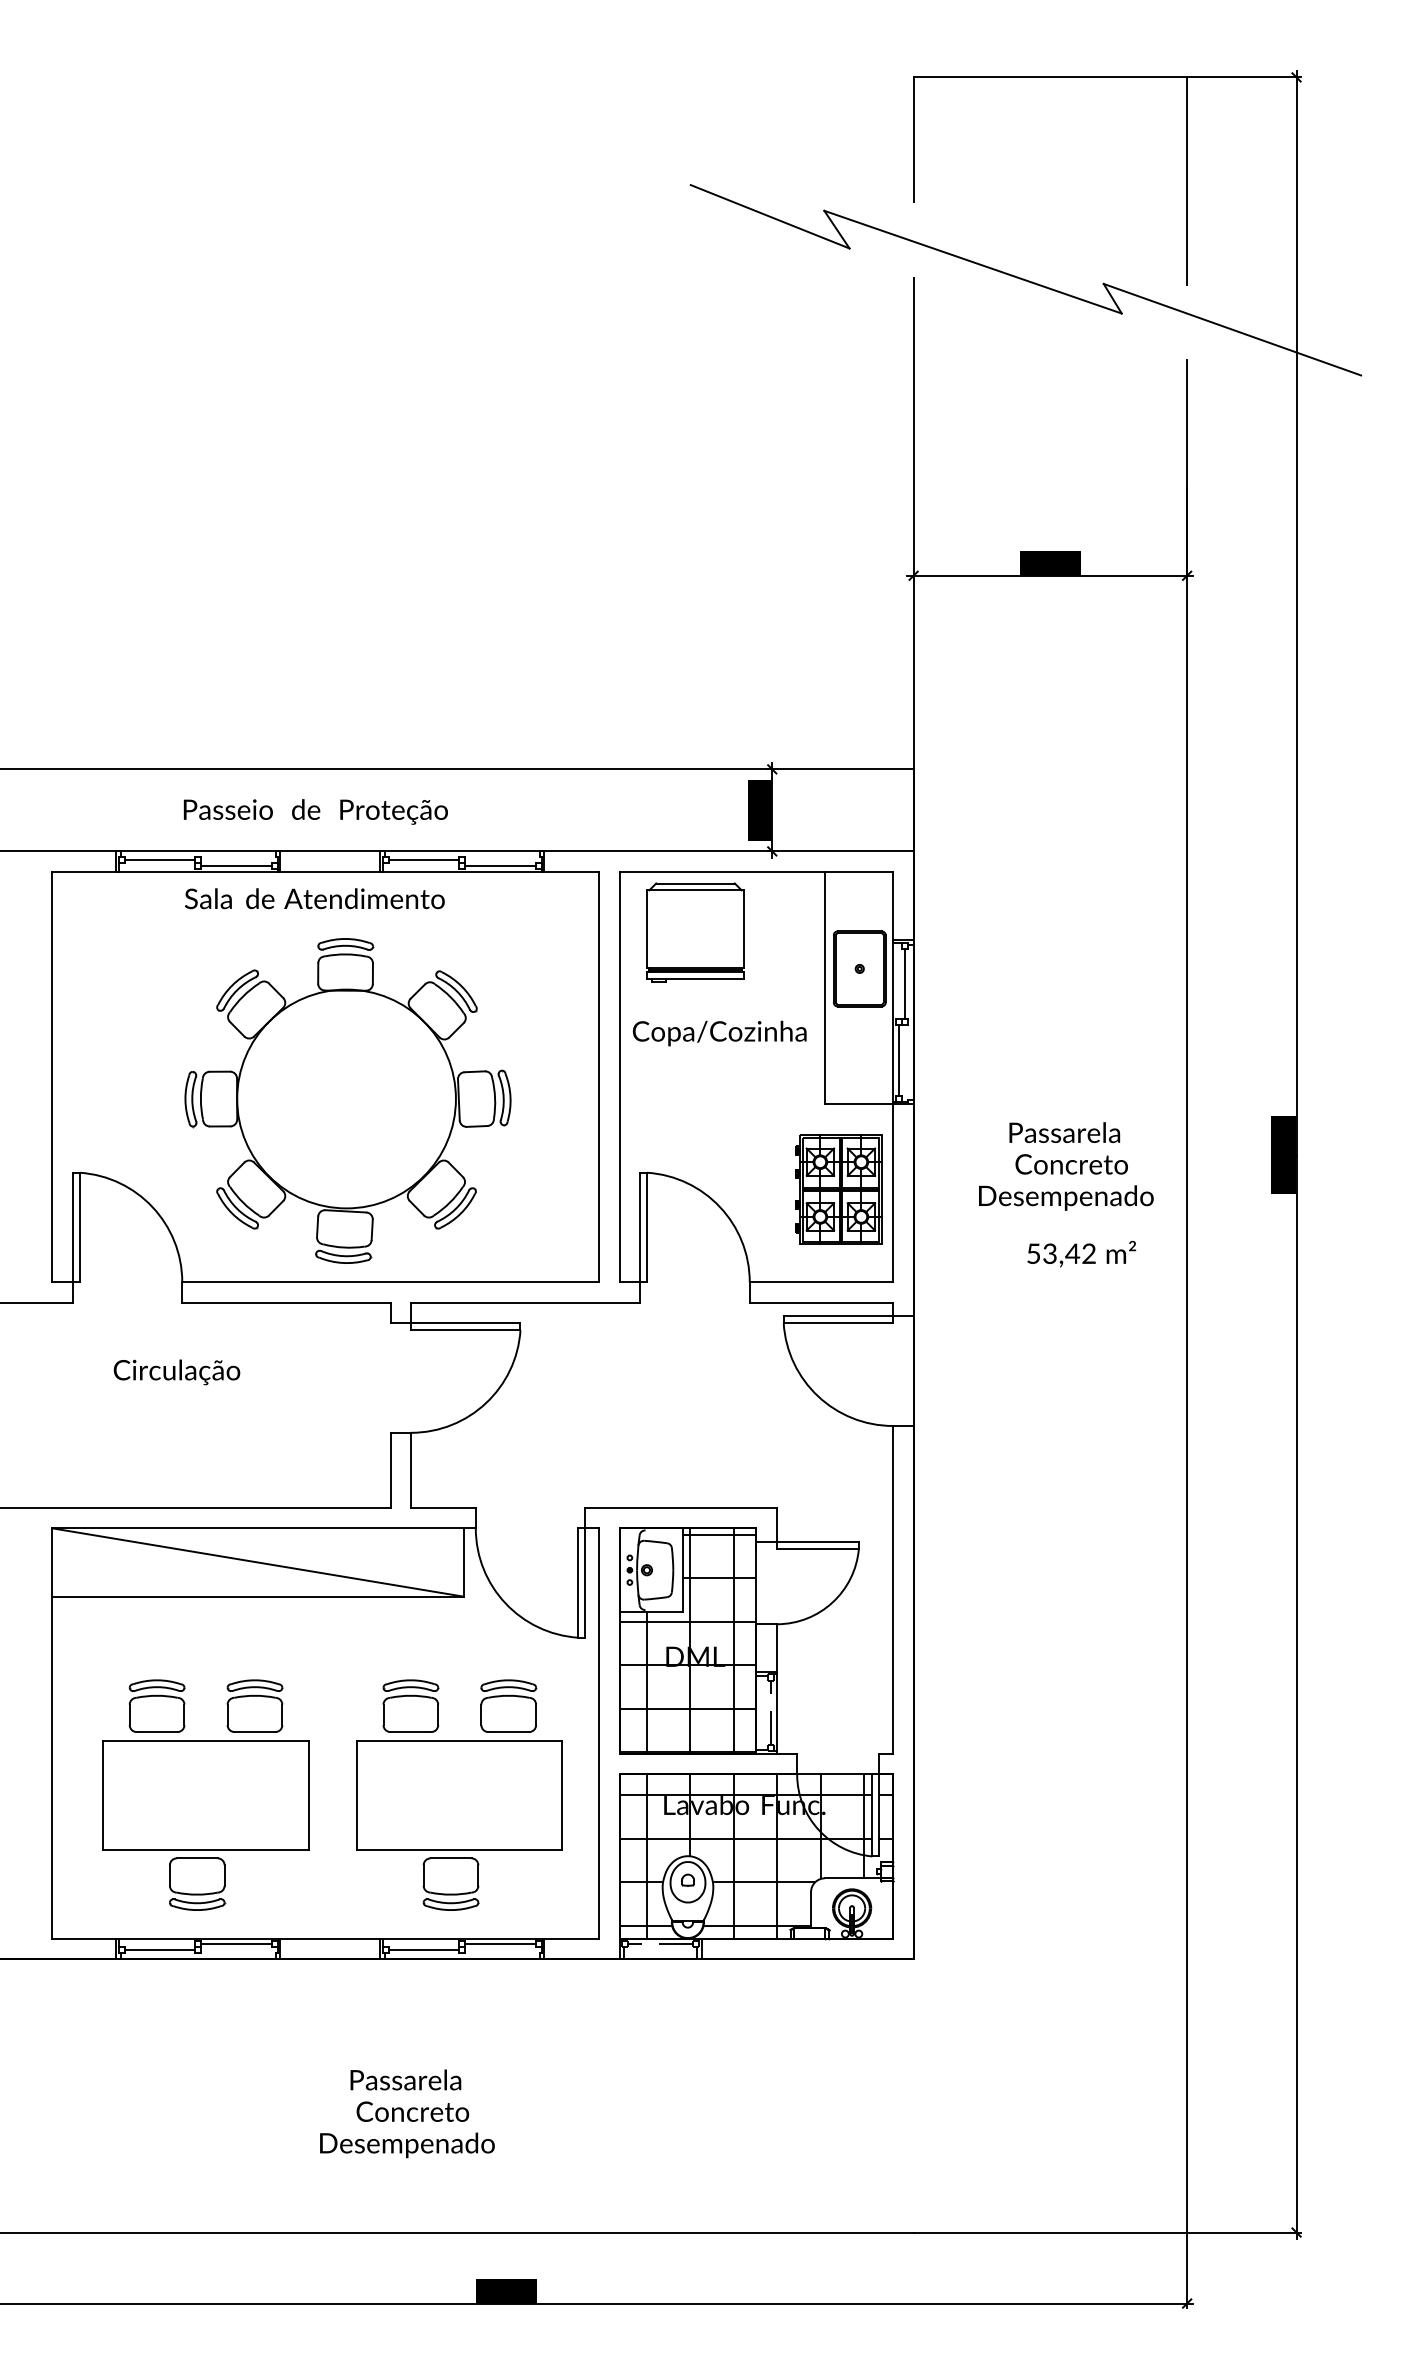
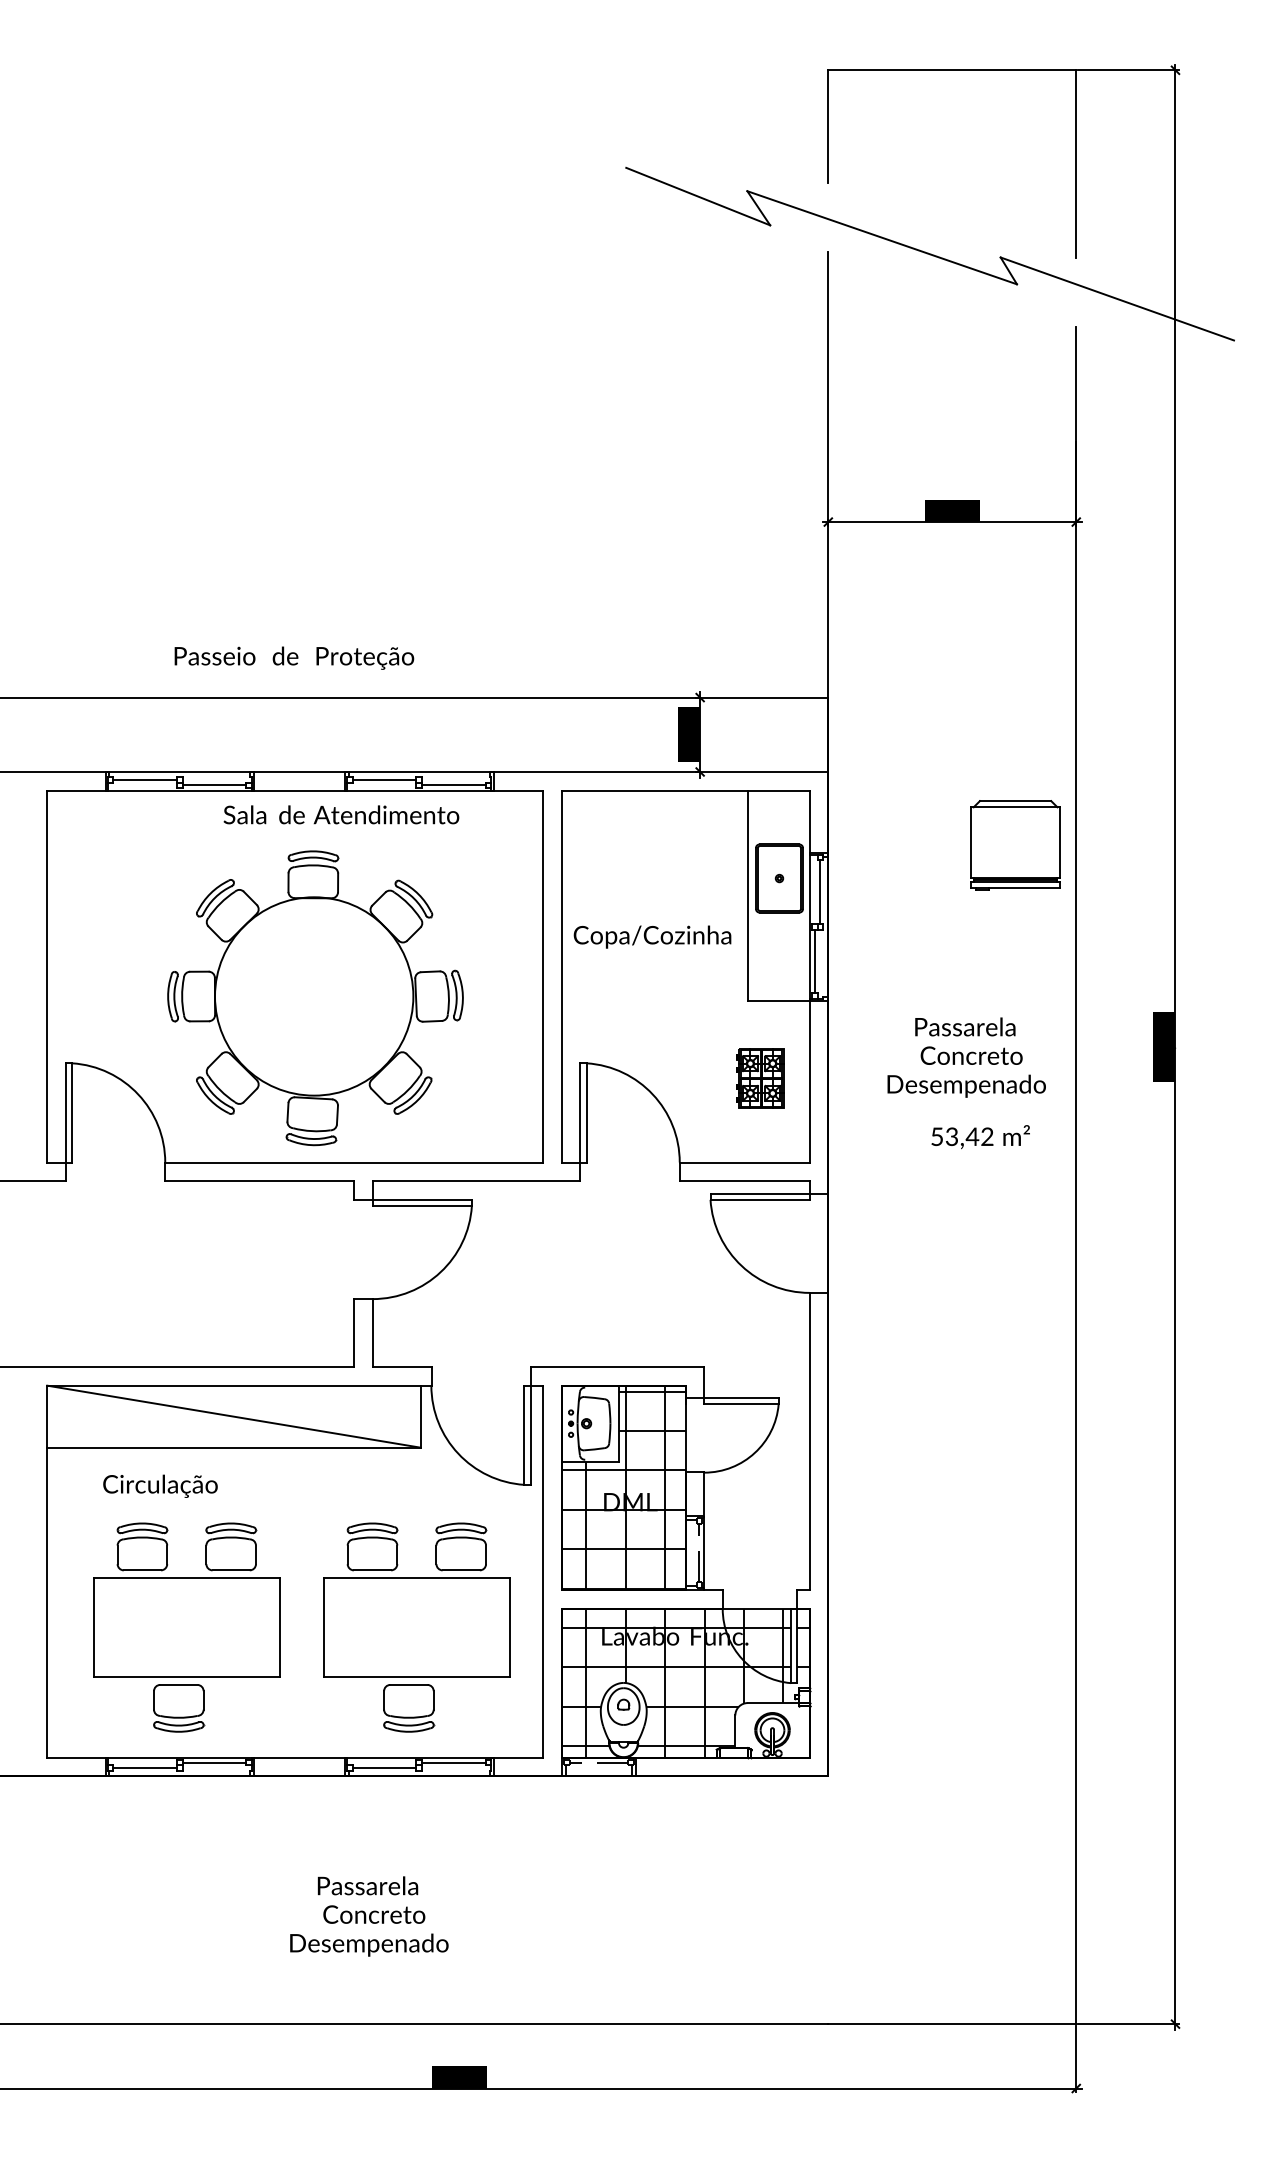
text: (316, 811) -> (294, 657), moved
text: (314, 898) -> (341, 814), moved
part: (695, 932) -> (1015, 845), moved
part: (838, 1189) -> (760, 1078), size x0.6
text: (177, 1371) -> (160, 1485), moved

